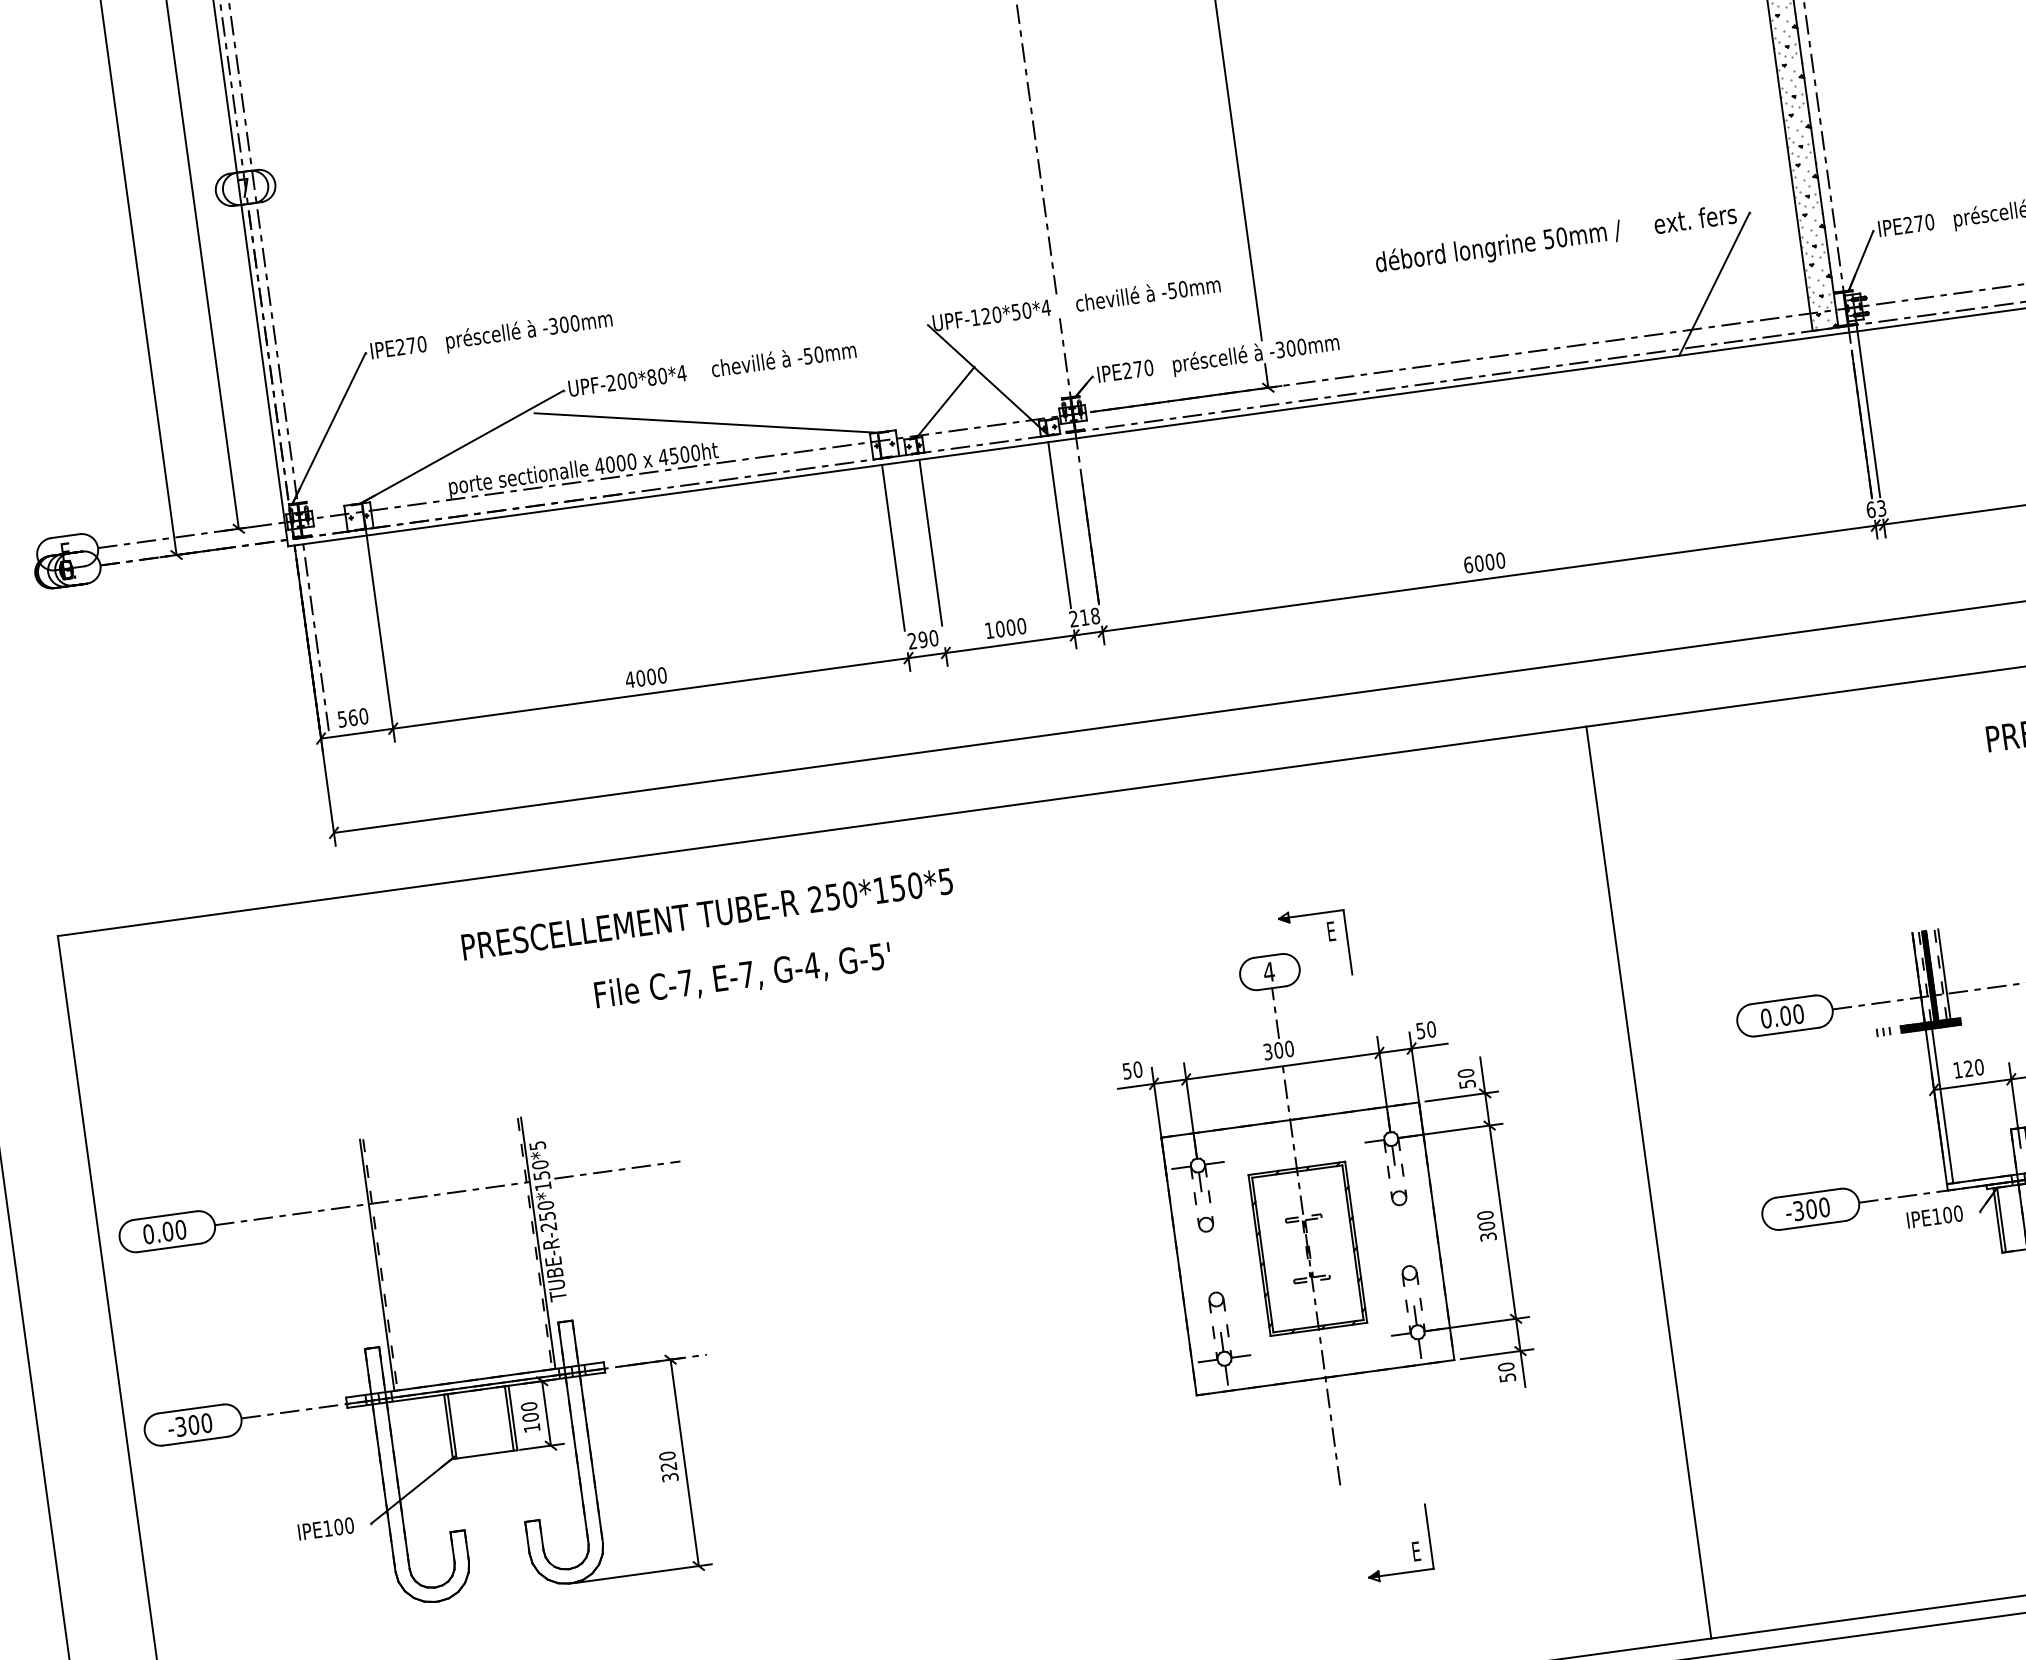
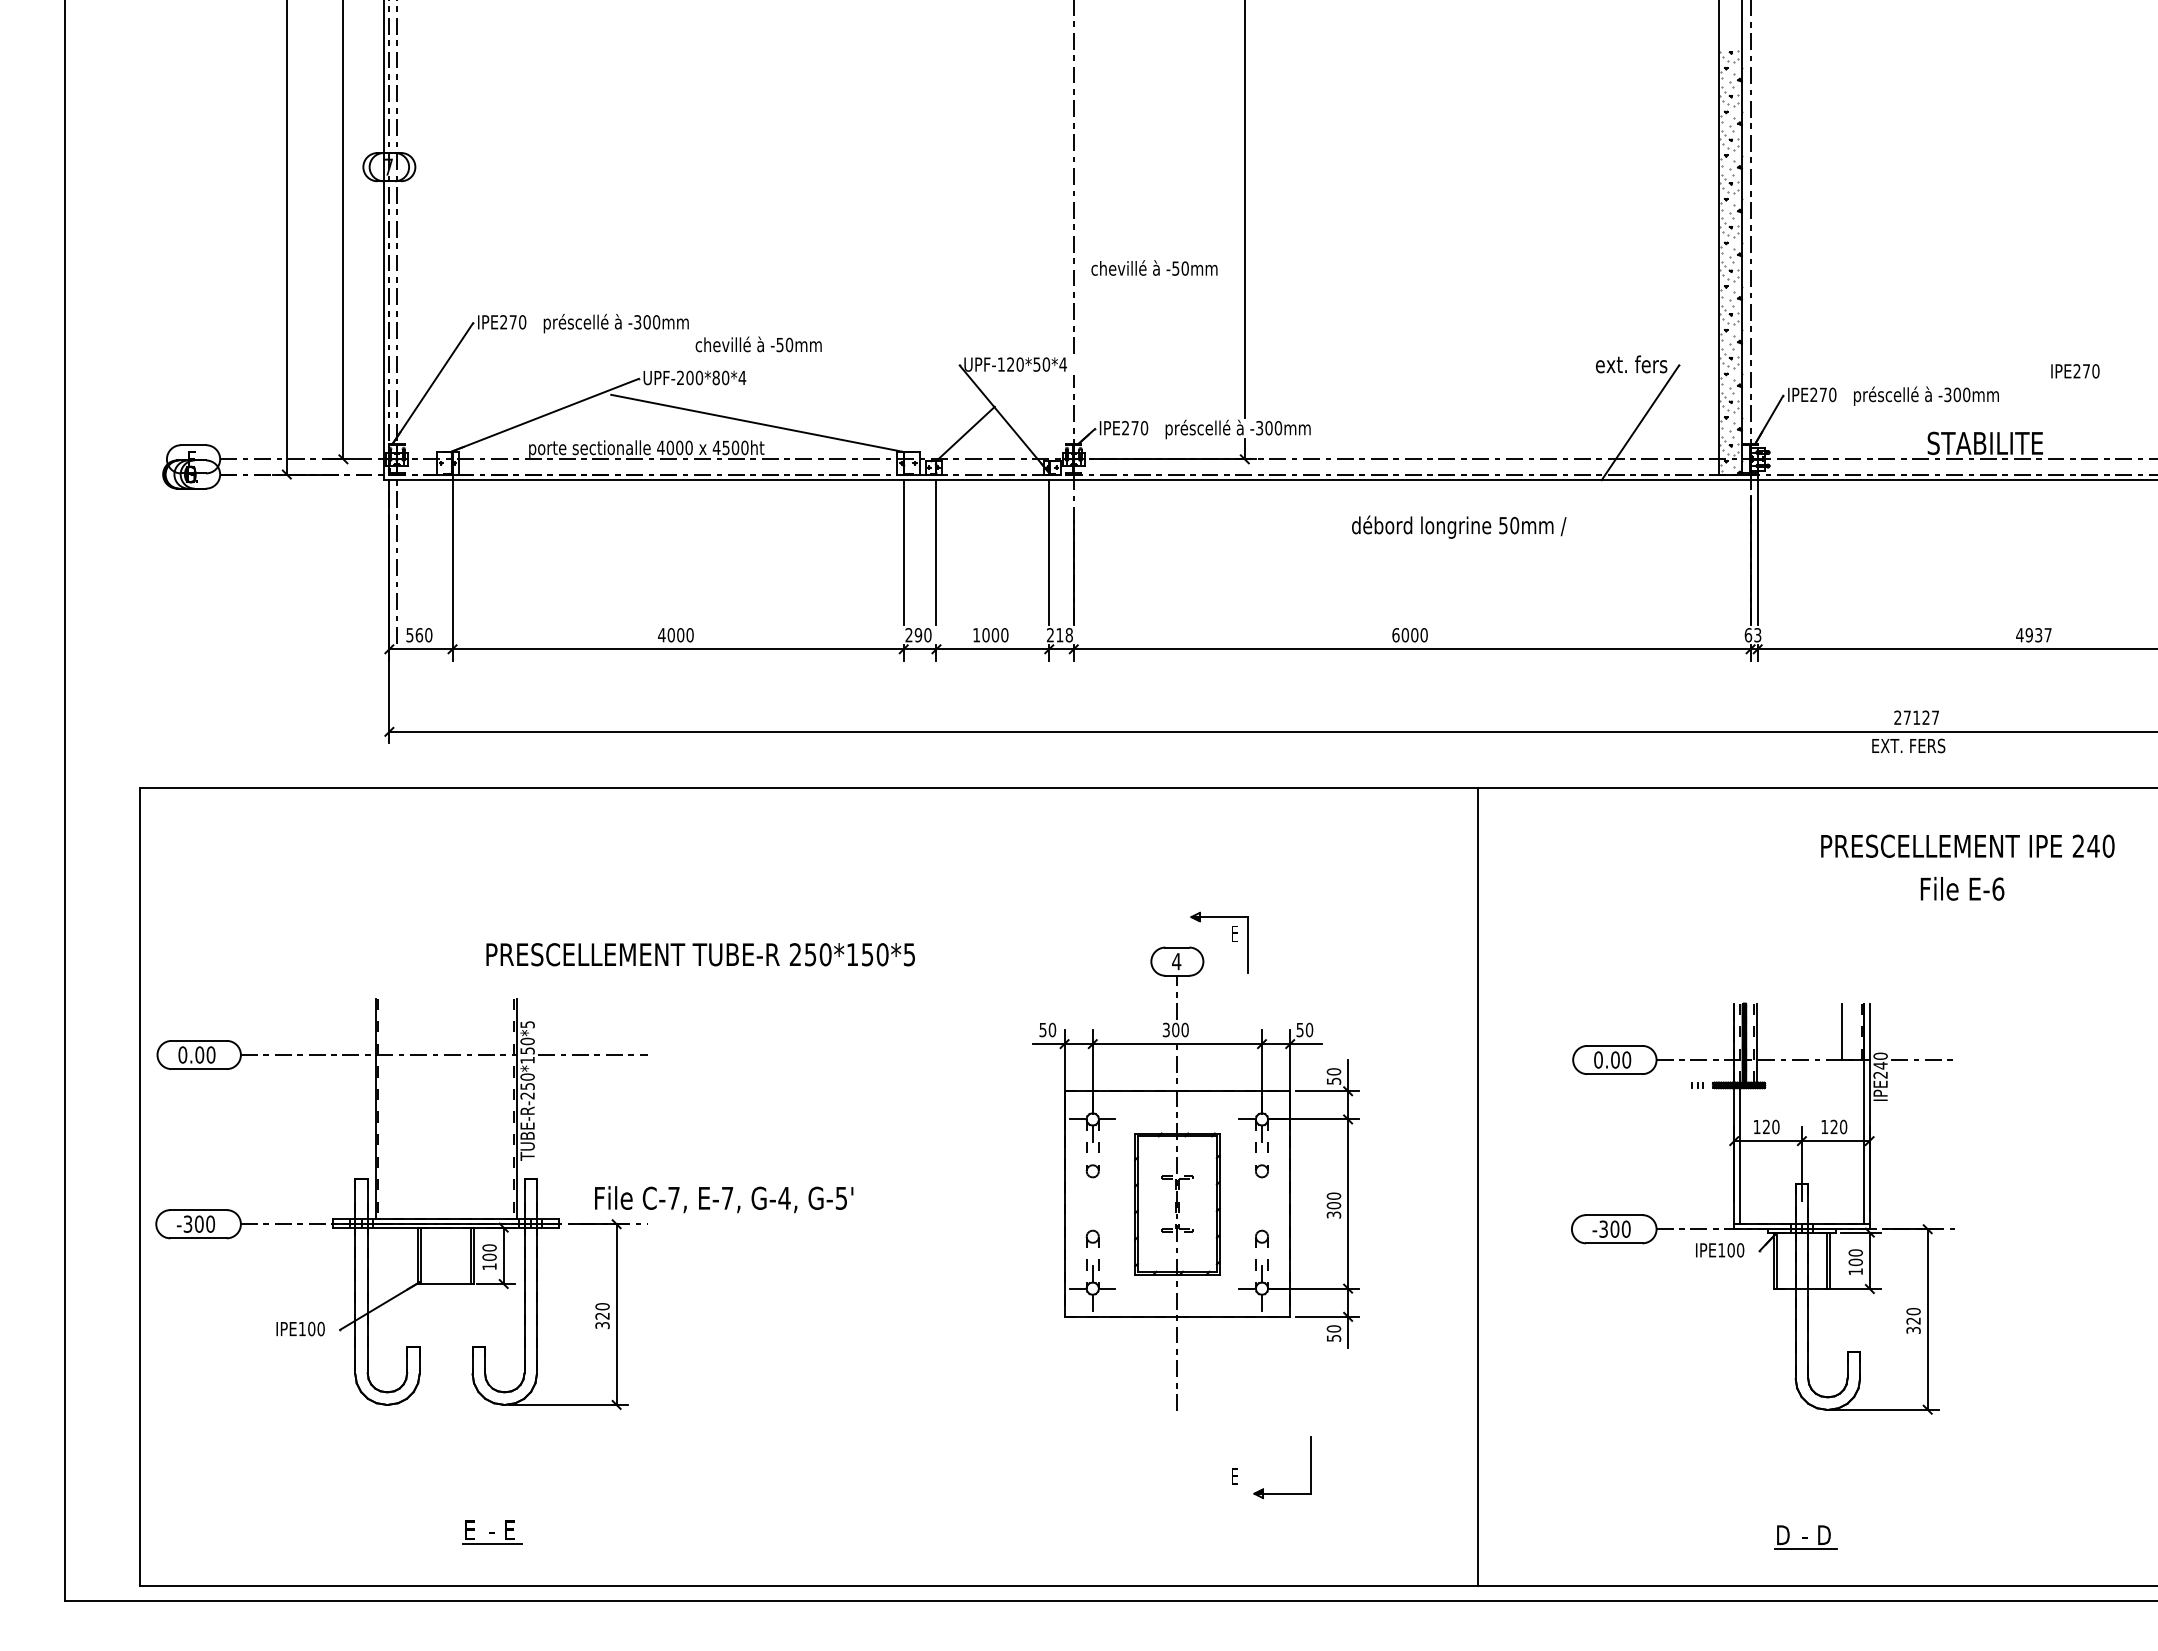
text: (1498, 247) -> (1459, 526), moved
text: (1147, 292) -> (1154, 267), moved
text: (783, 358) -> (758, 344), moved
text: (707, 914) -> (700, 954), moved
text: (743, 976) -> (724, 1199), moved
part: (1401, 1572) -> (1282, 1493), moved

